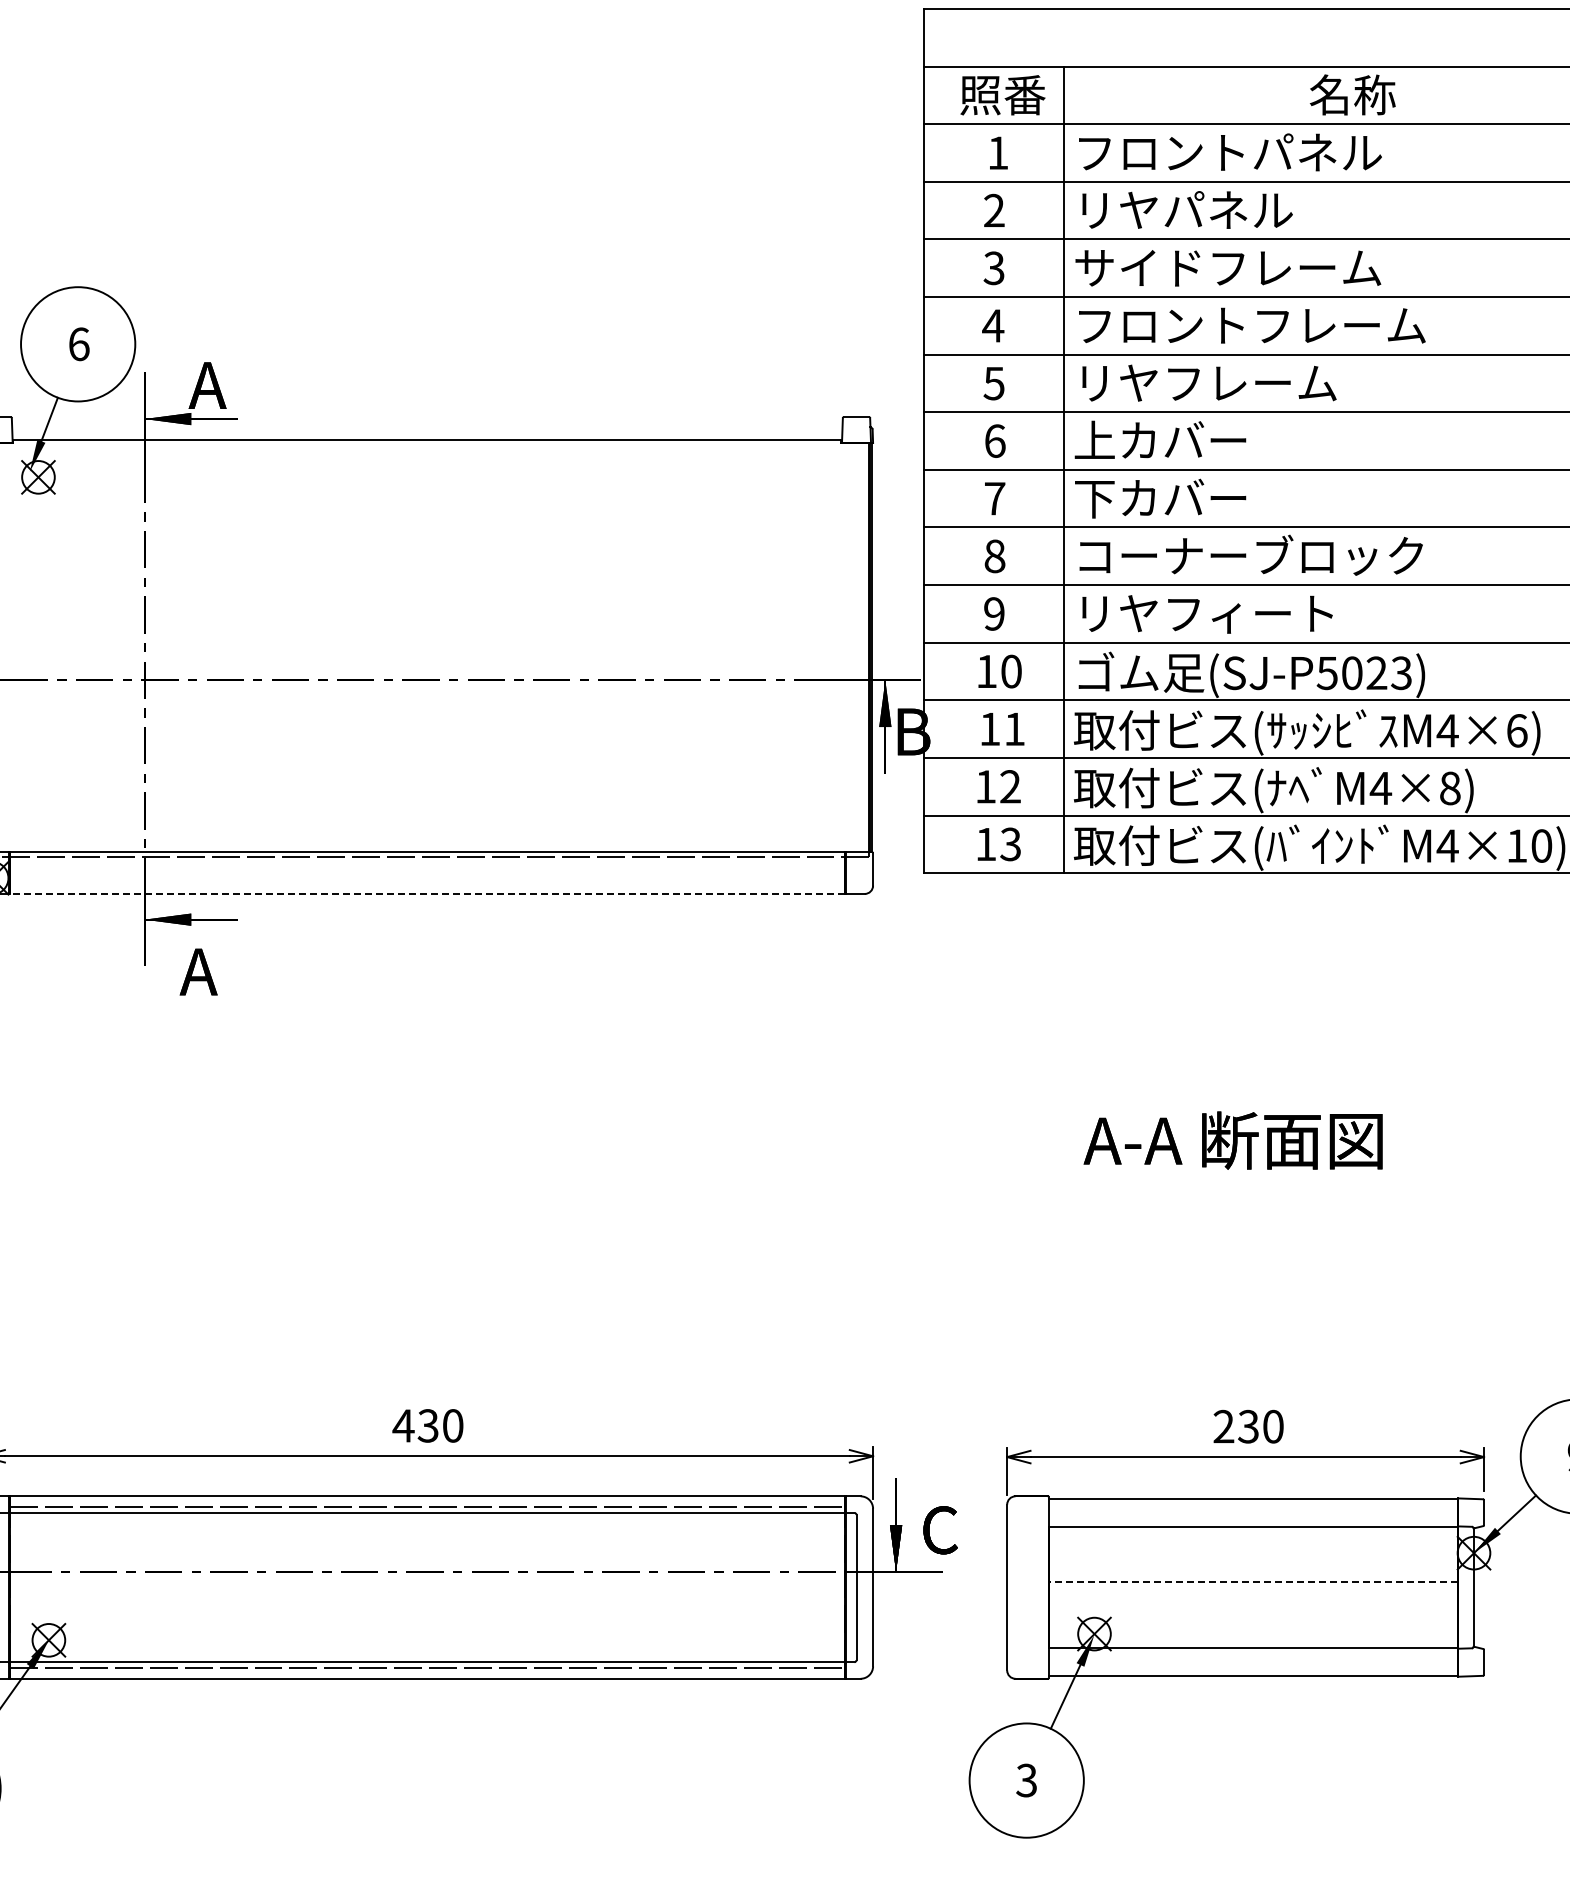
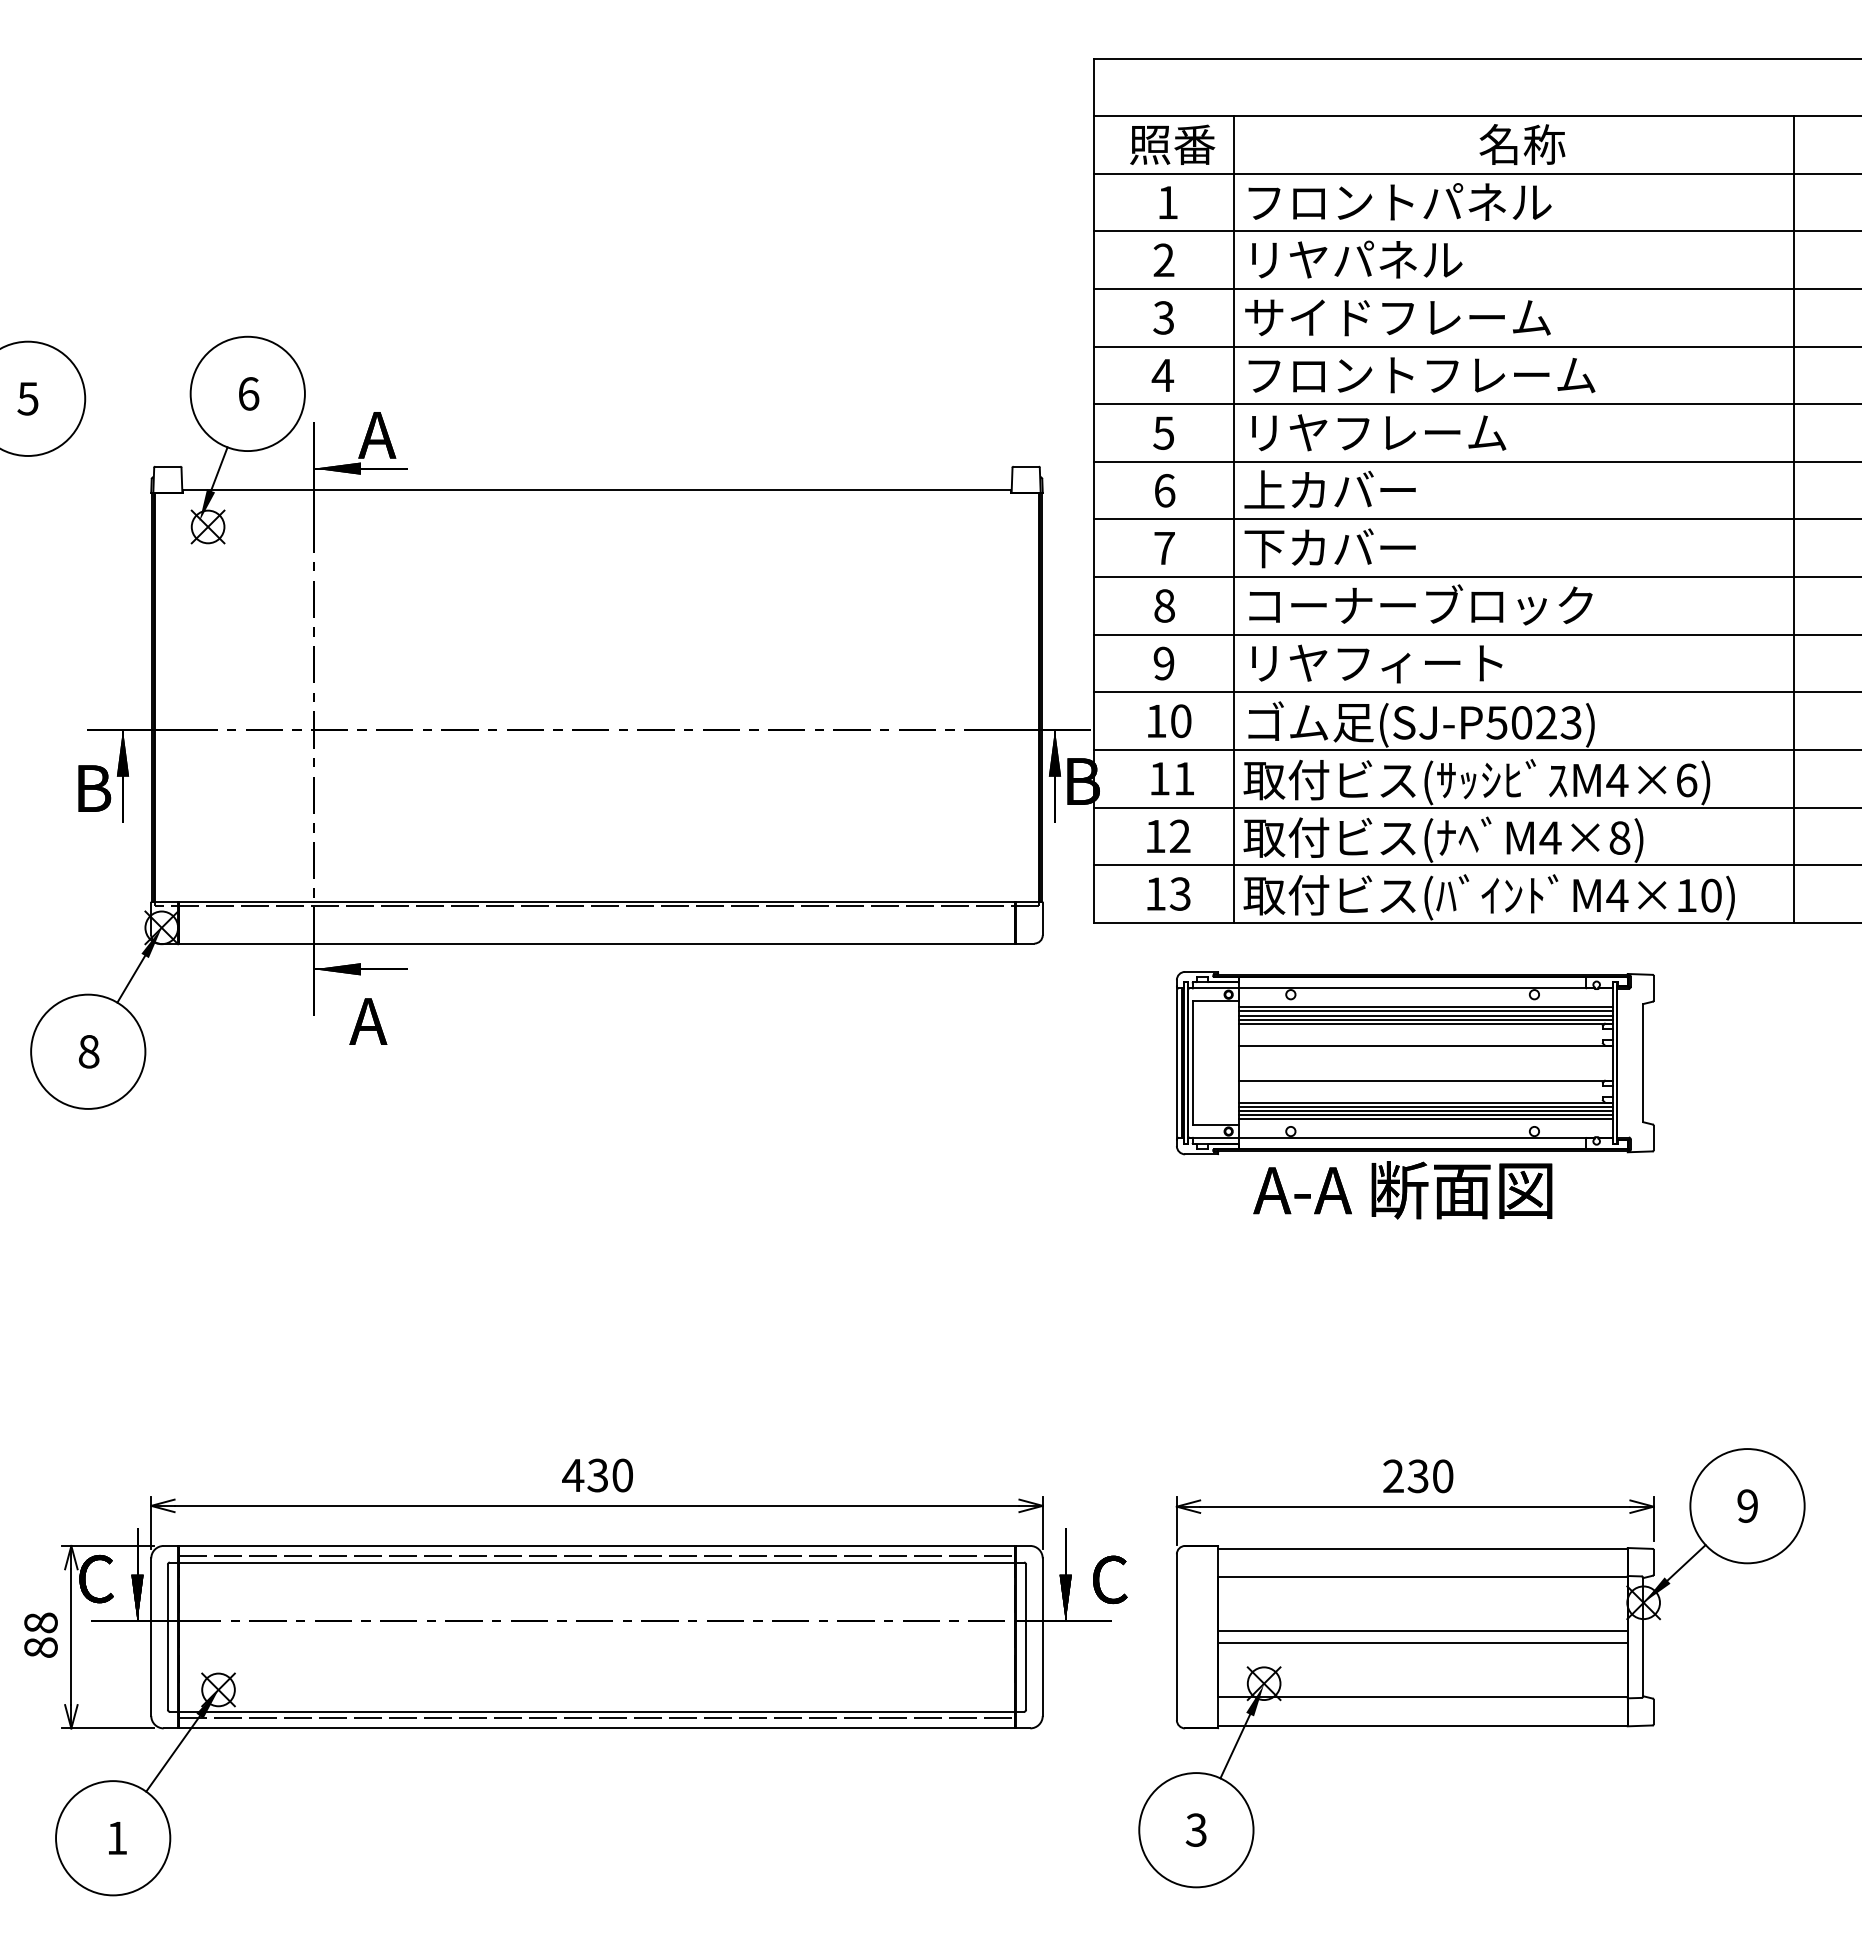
line: (427, 893) -> (597, 943), dashed -> solid
part: (1245, 1013) -> (1415, 1063), added
line: (1253, 1581) -> (1423, 1631), dashed -> solid
line: (1252, 1592) -> (1422, 1642), added

